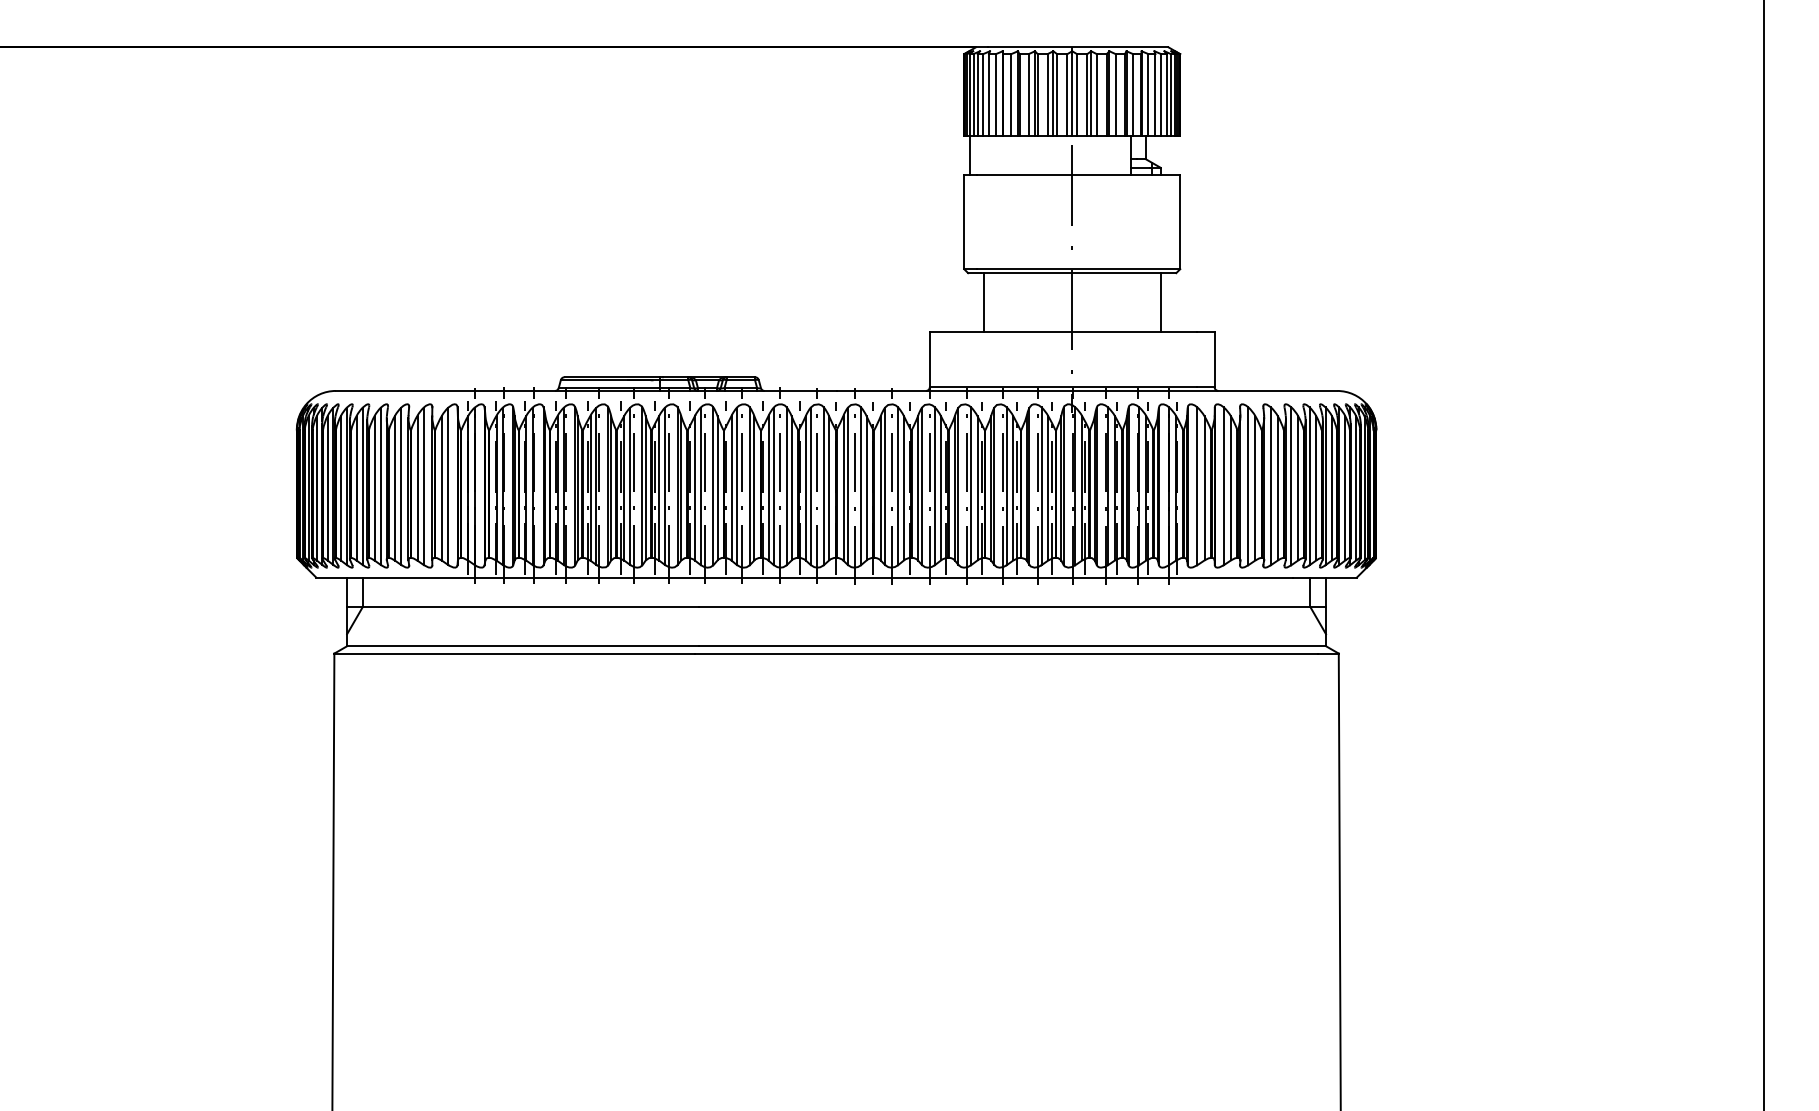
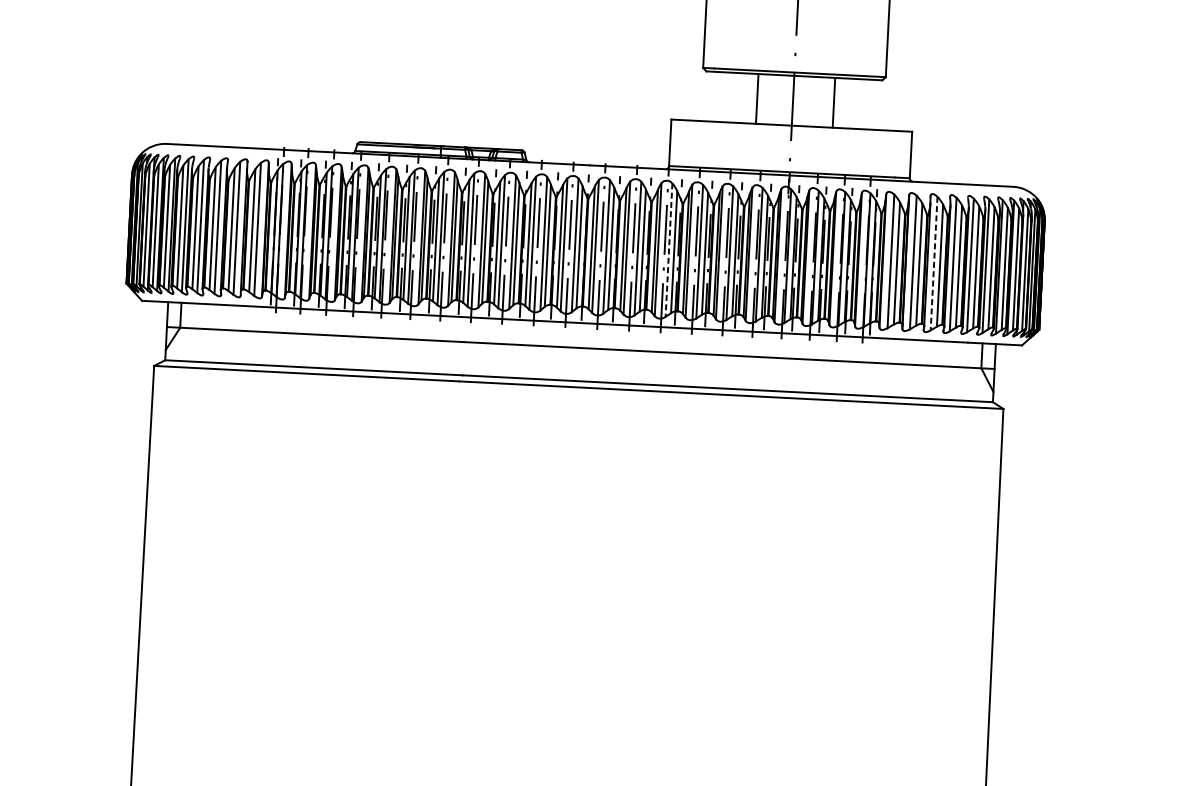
line: (983, 302) -> (756, 98), moved
line: (1160, 302) -> (833, 102), moved
line: (934, 486) -> (668, 250), solid -> dashed
line: (1248, 486) -> (934, 263), solid -> dashed

